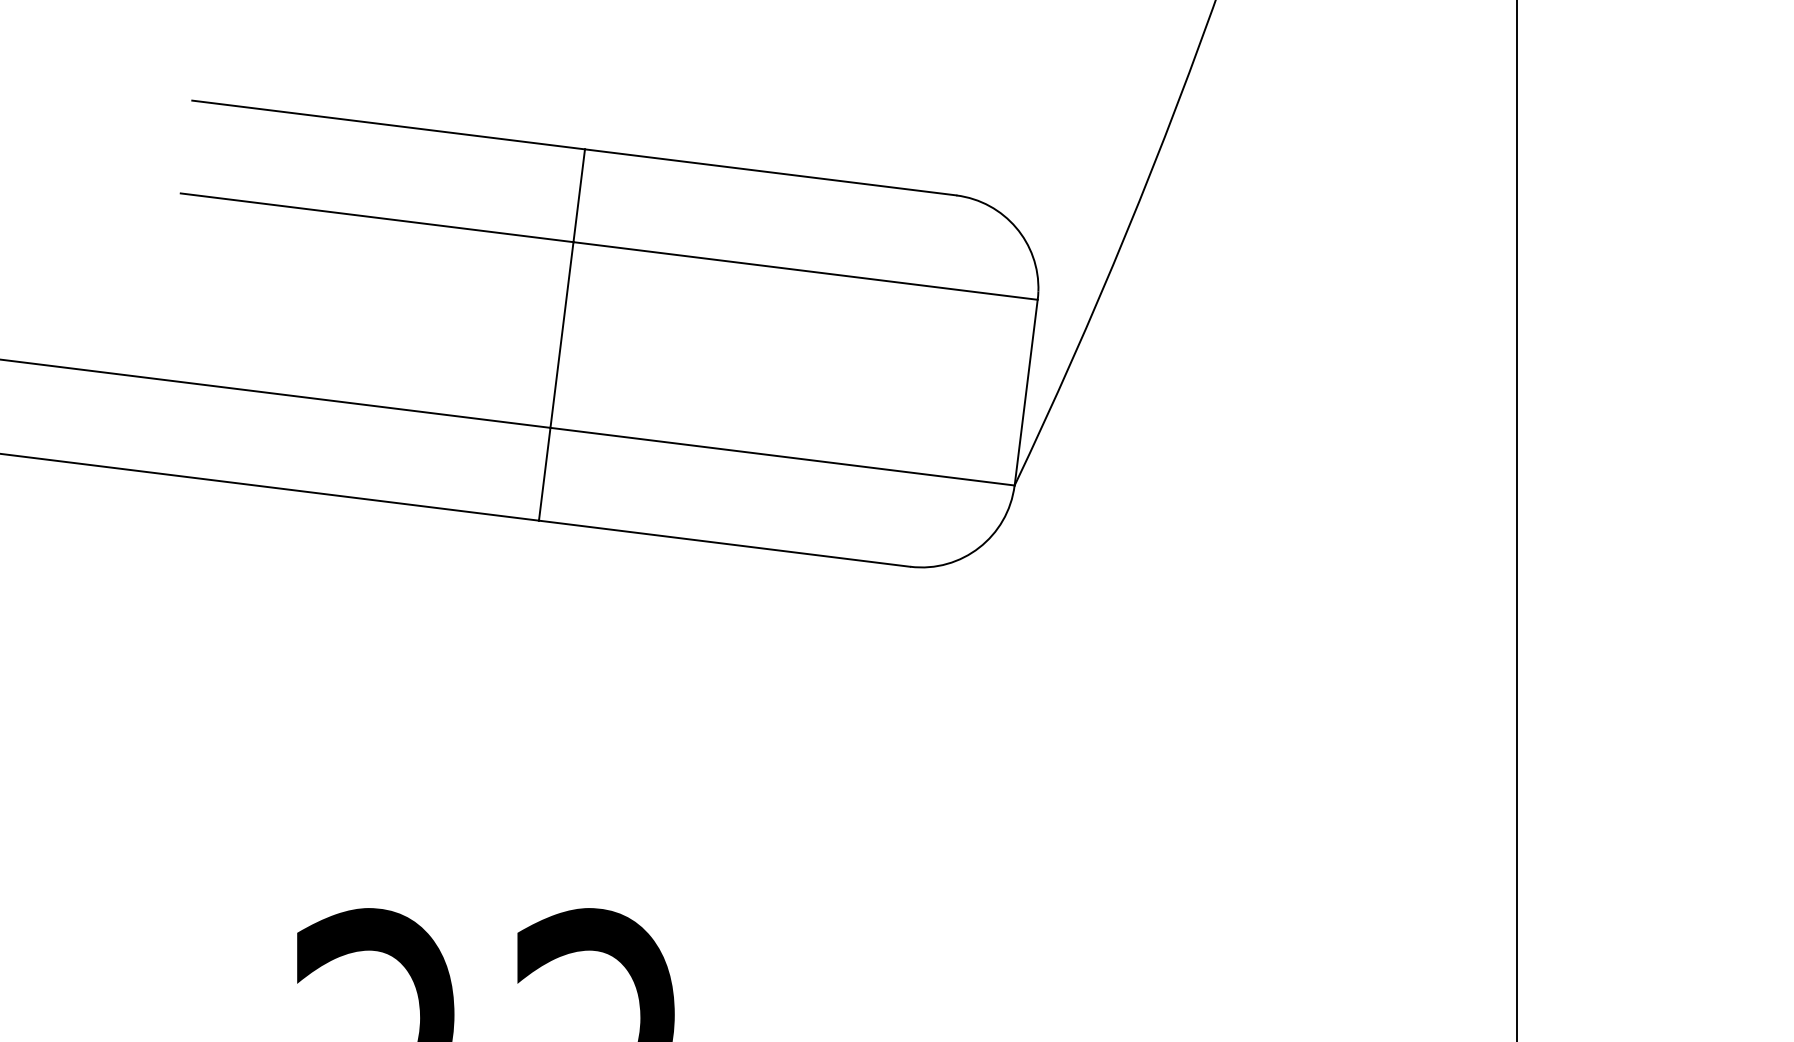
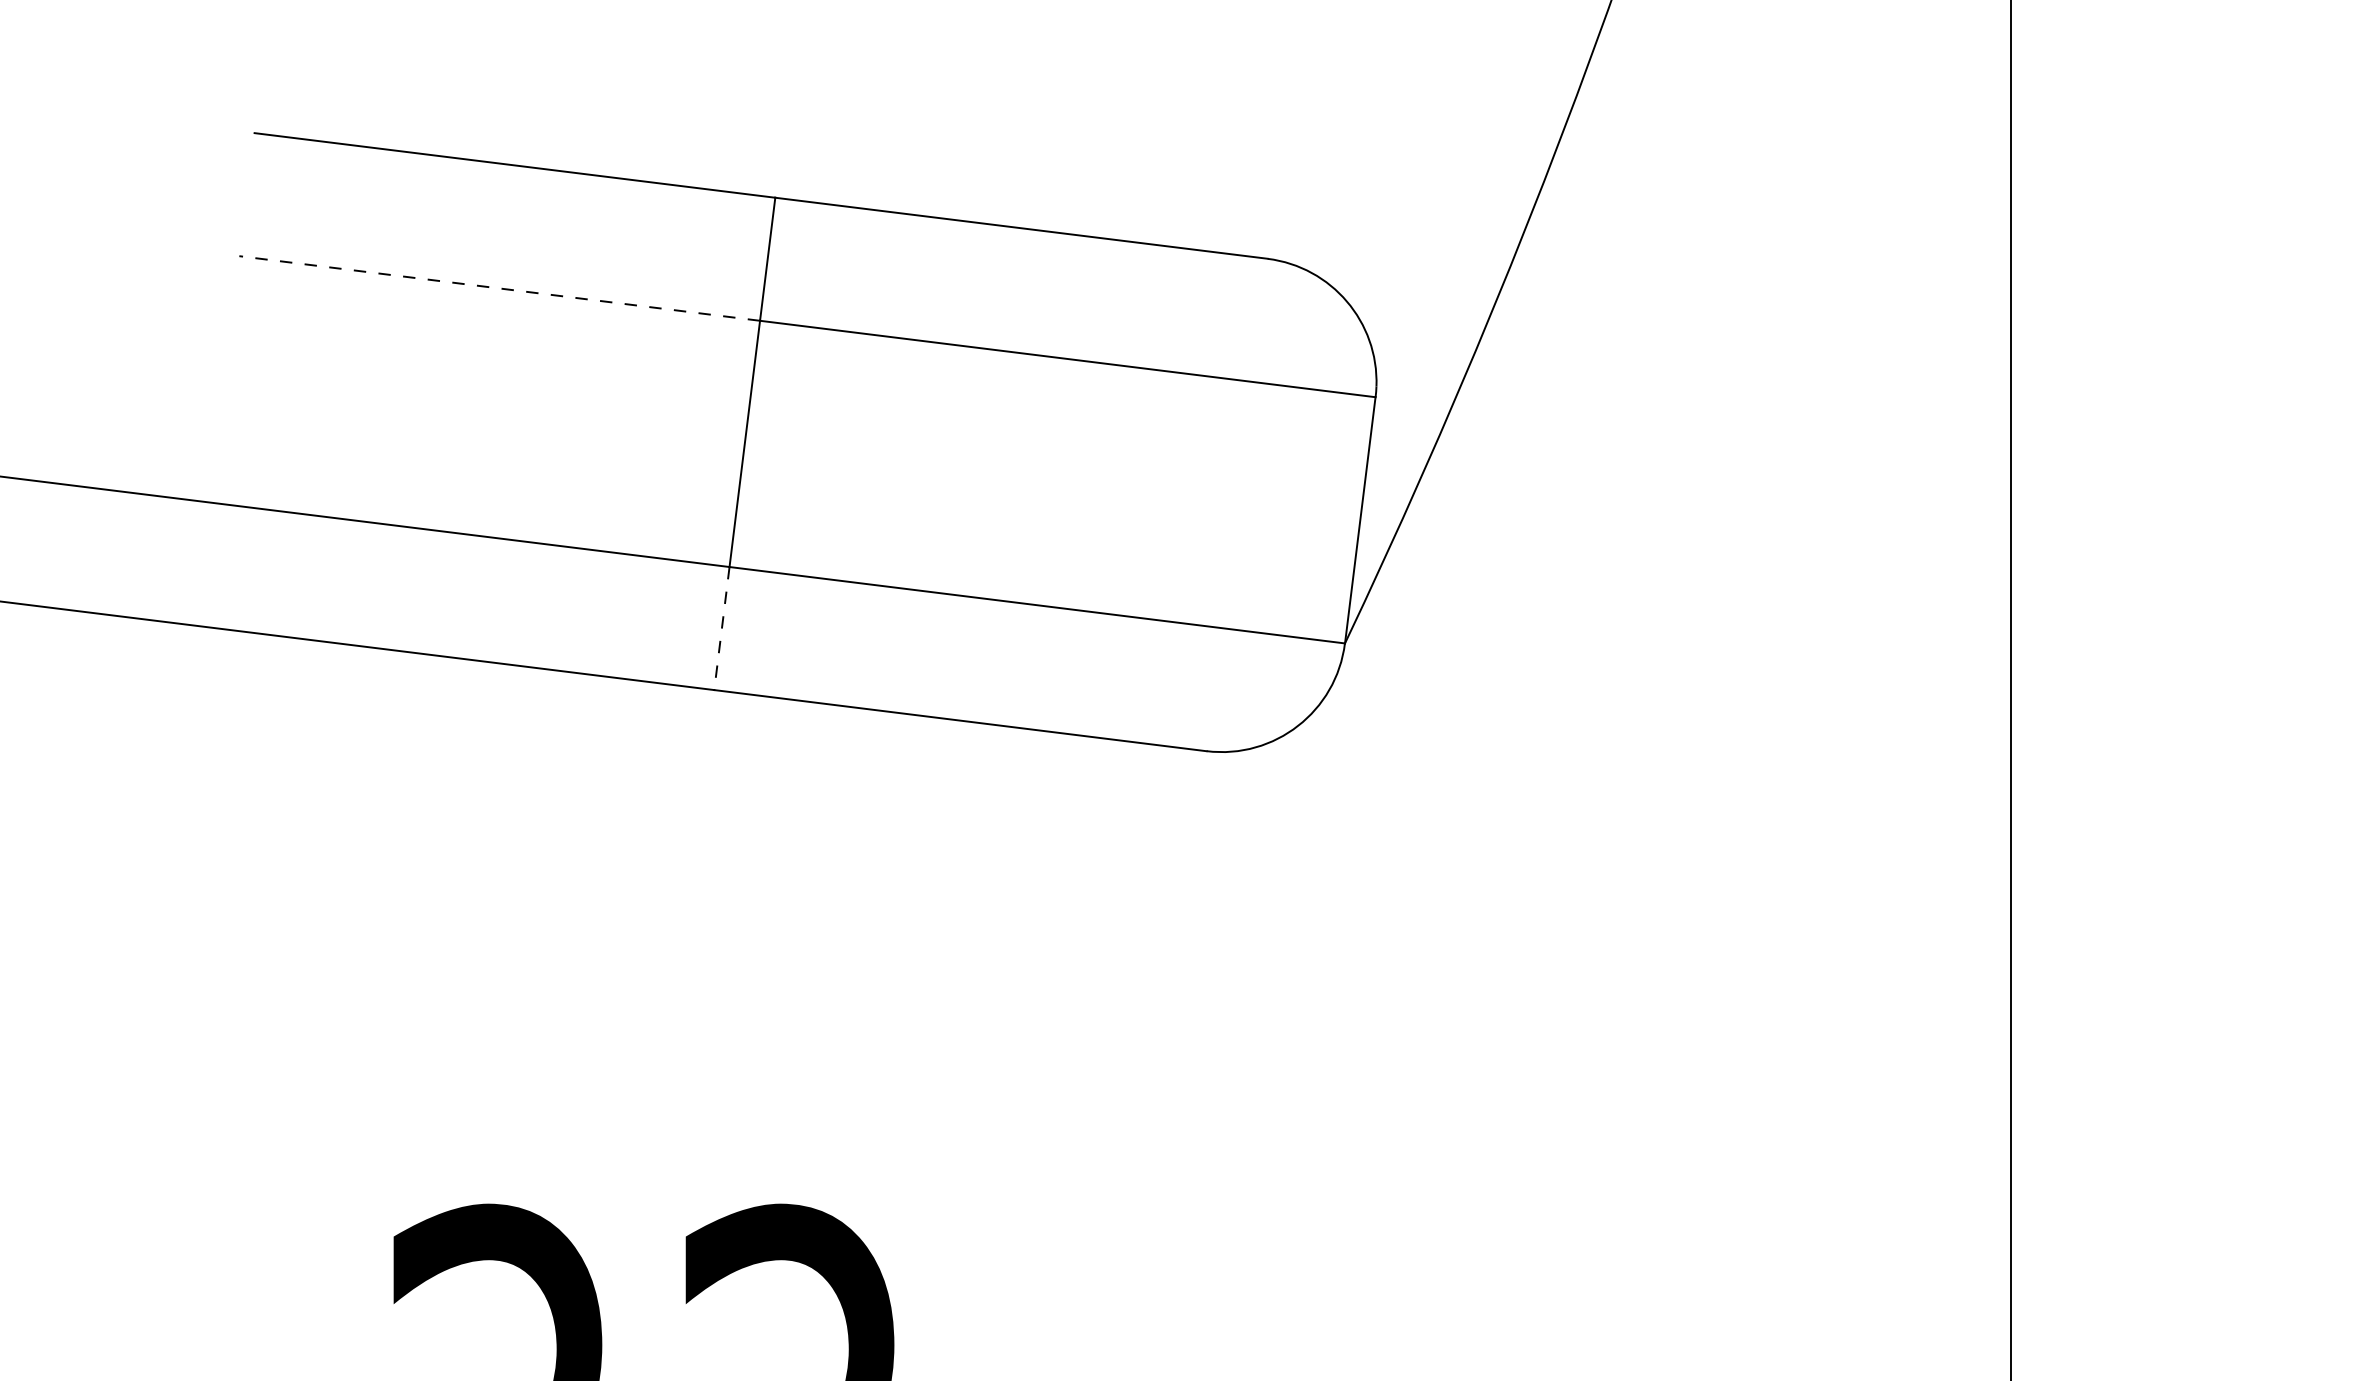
line: (376, 217) -> (499, 288), solid -> dashed
line: (544, 474) -> (721, 628), solid -> dashed

